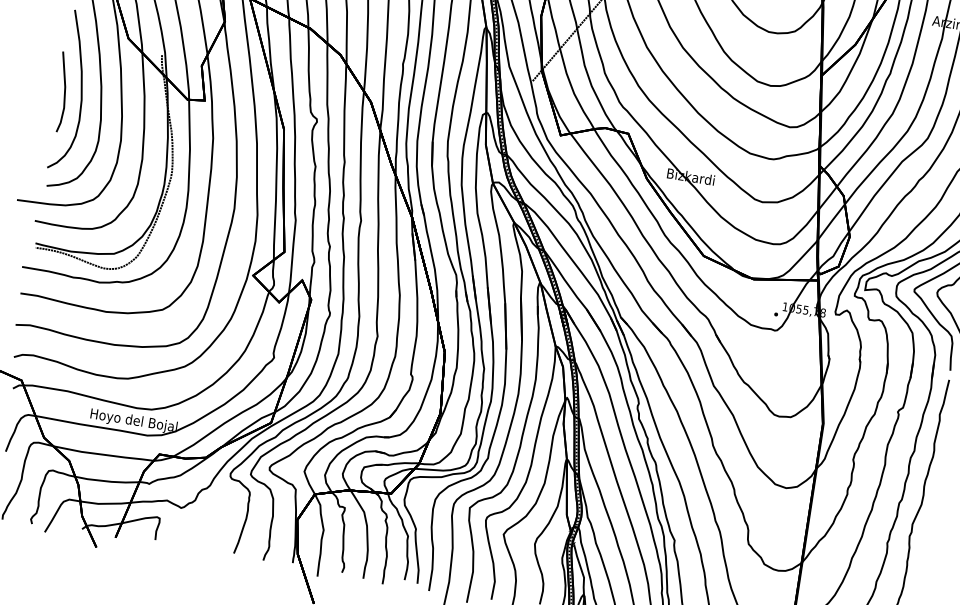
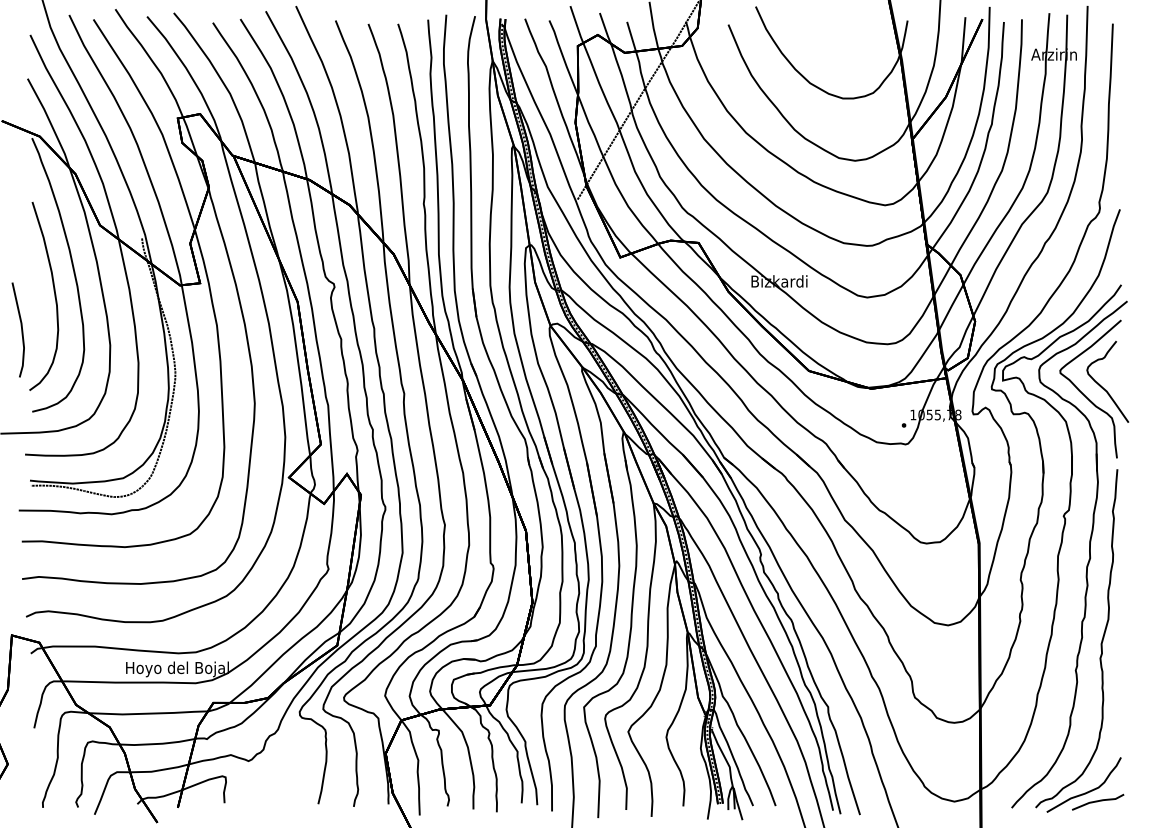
line: (64, 92) -> (21, 329), moved

